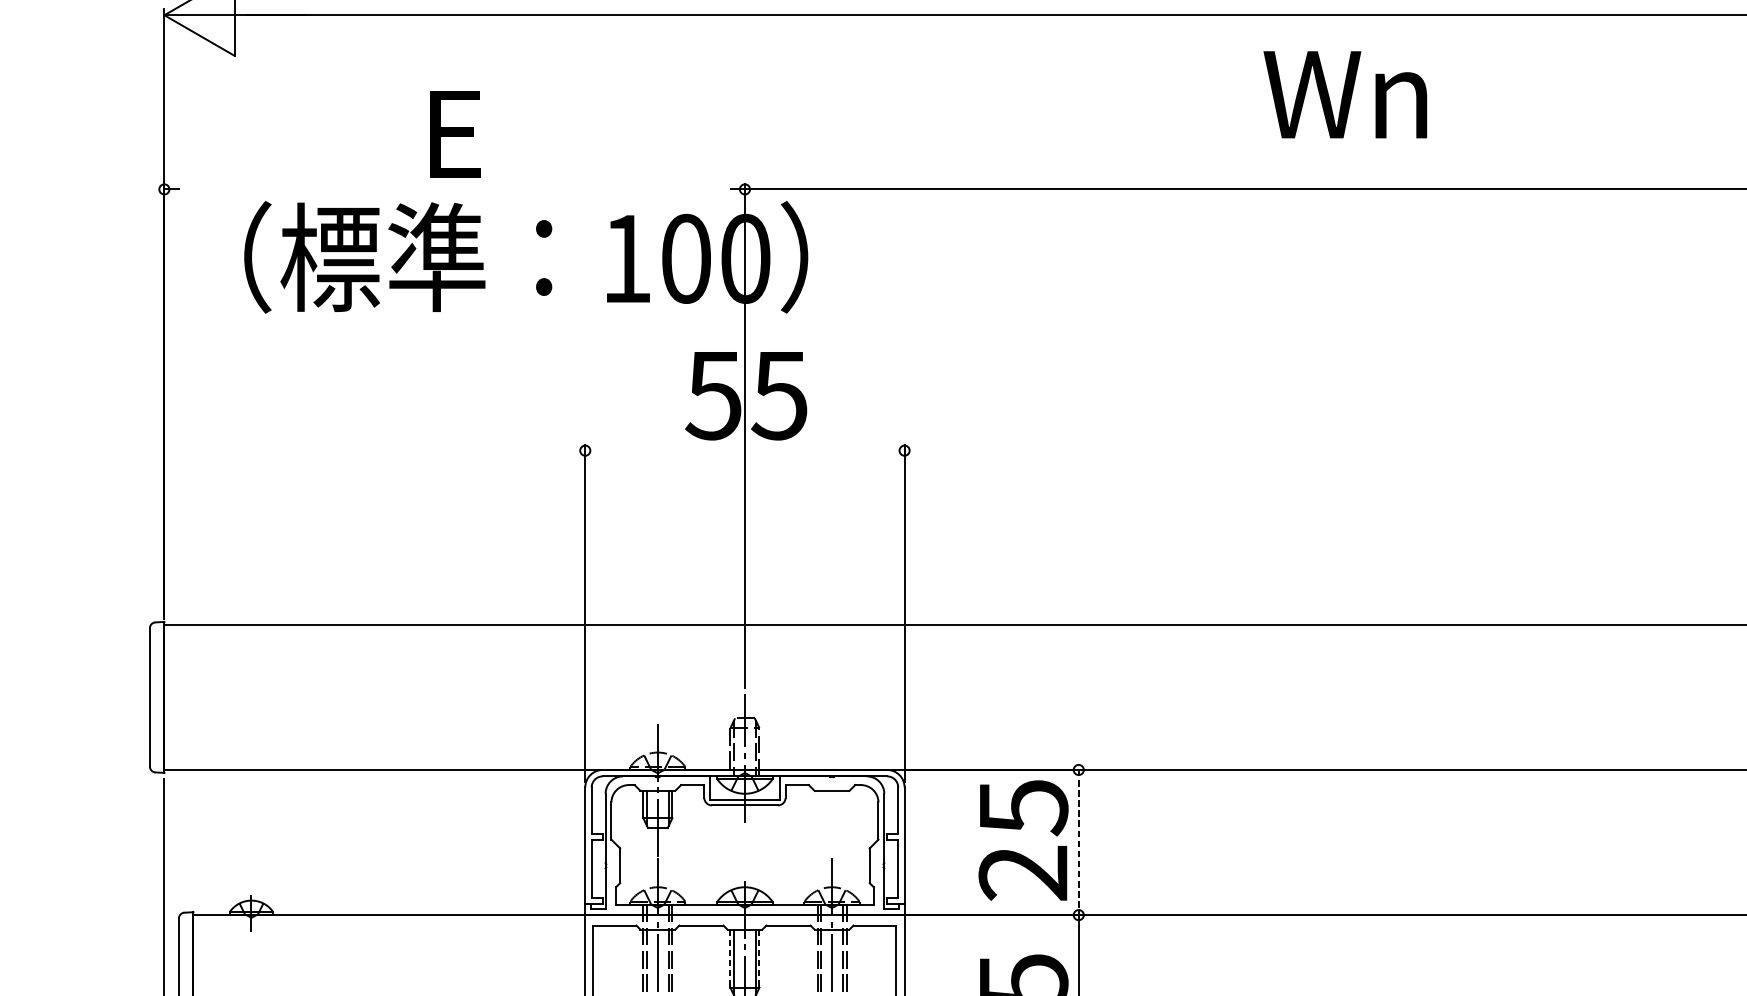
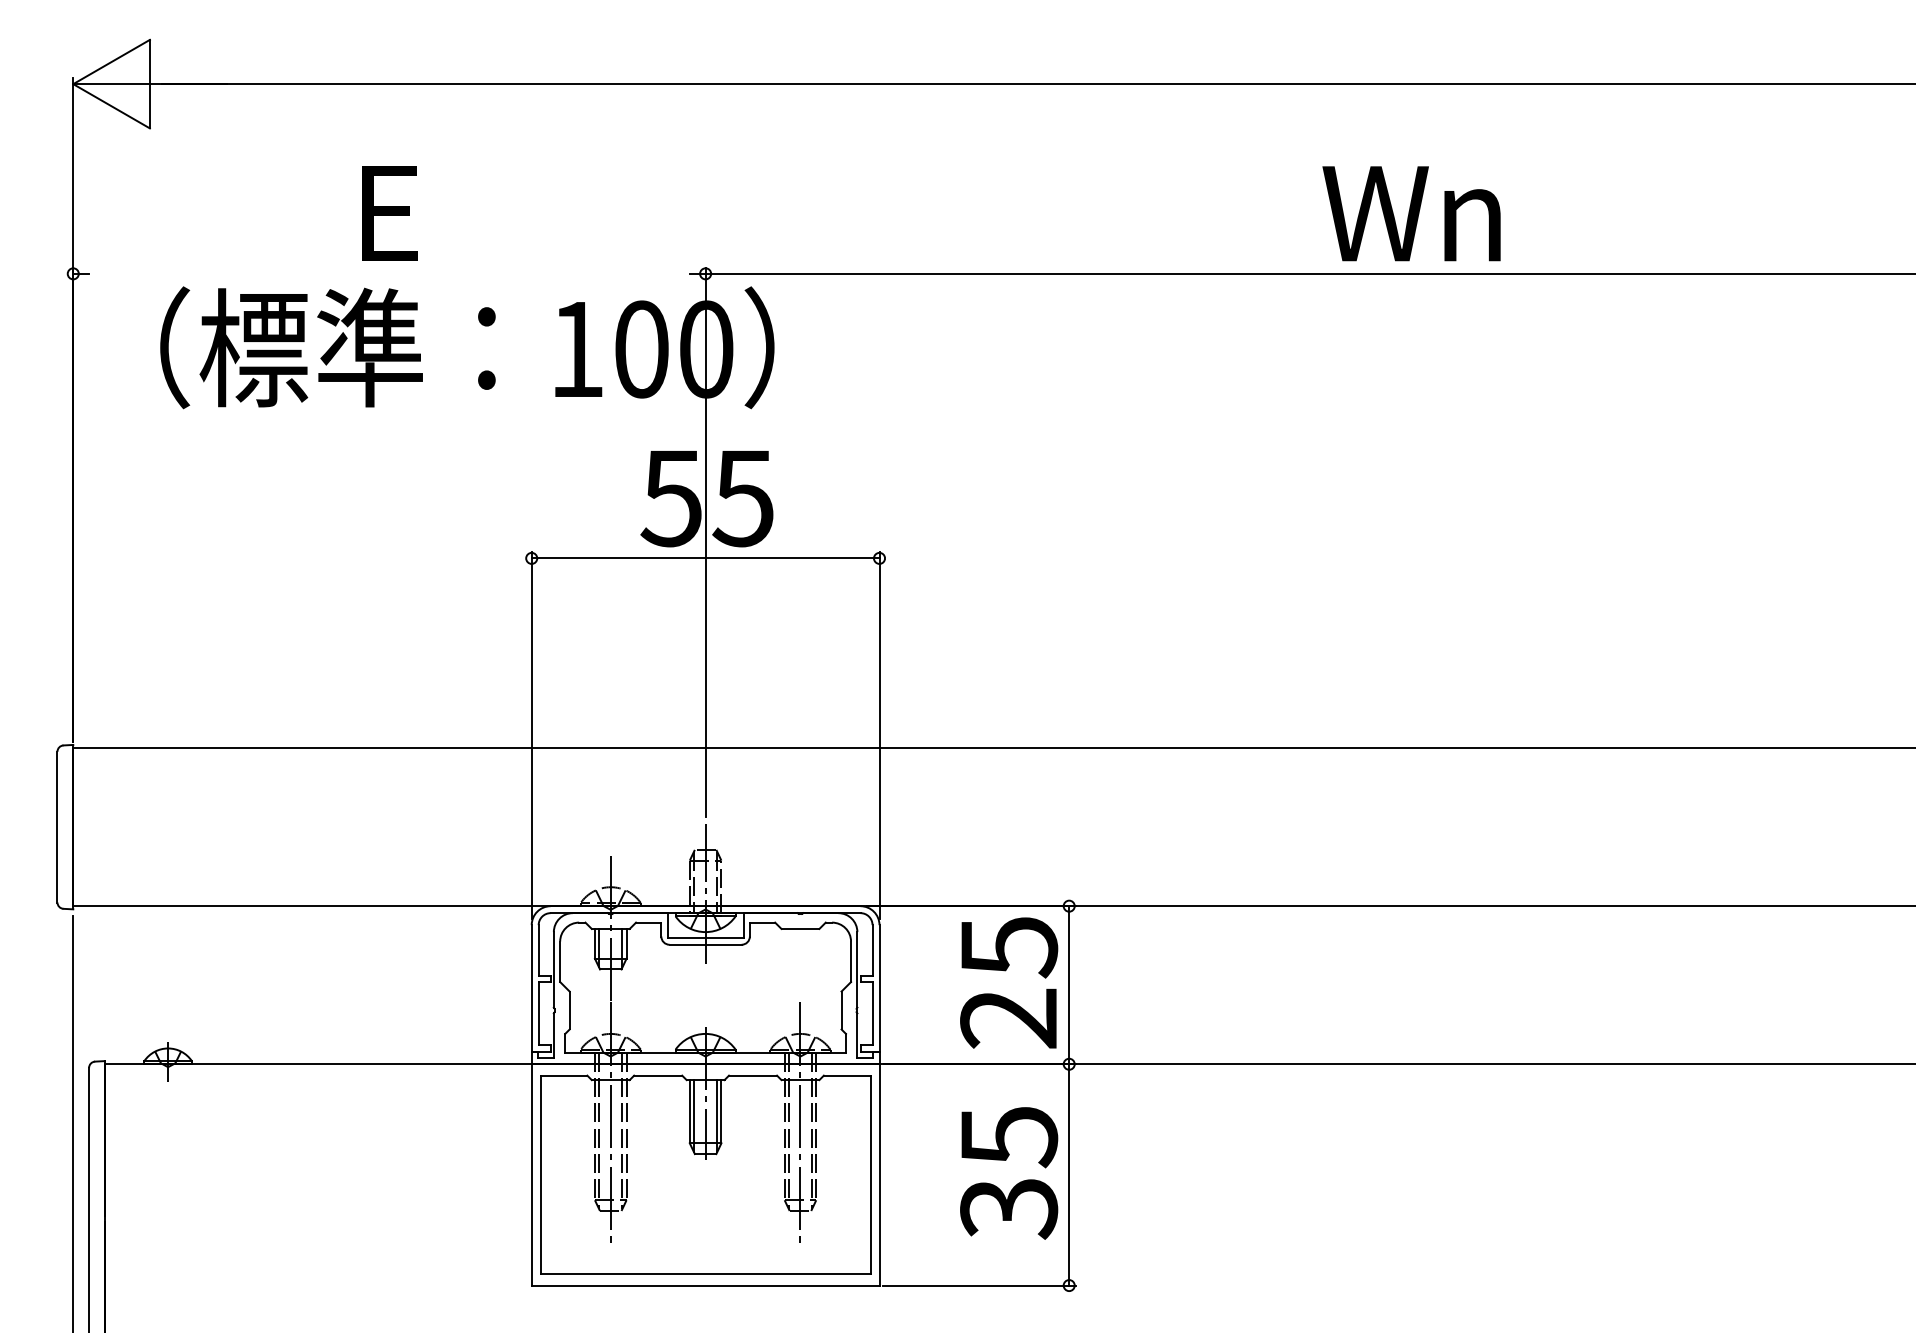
text: (1345, 94) -> (1411, 213), moved
line: (744, 450) -> (705, 558), added
line: (1079, 842) -> (1069, 985), dashed -> solid
line: (730, 958) -> (689, 1111), dashed -> solid
line: (759, 958) -> (721, 1111), dashed -> solid

